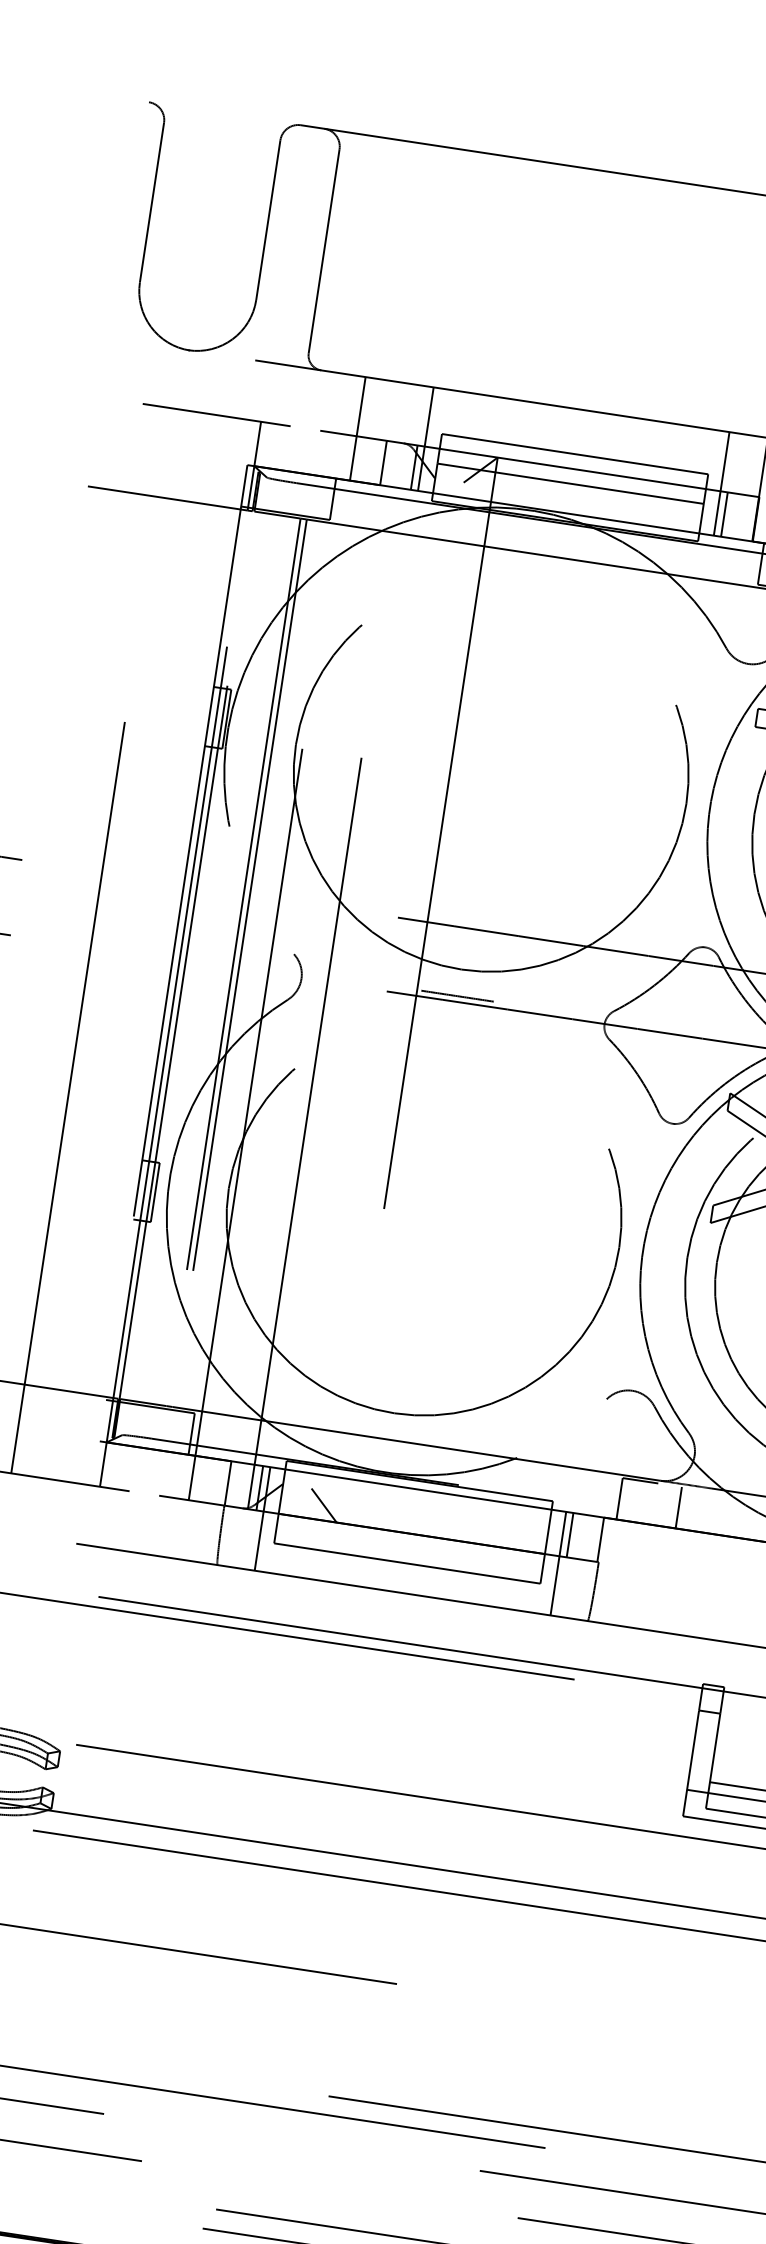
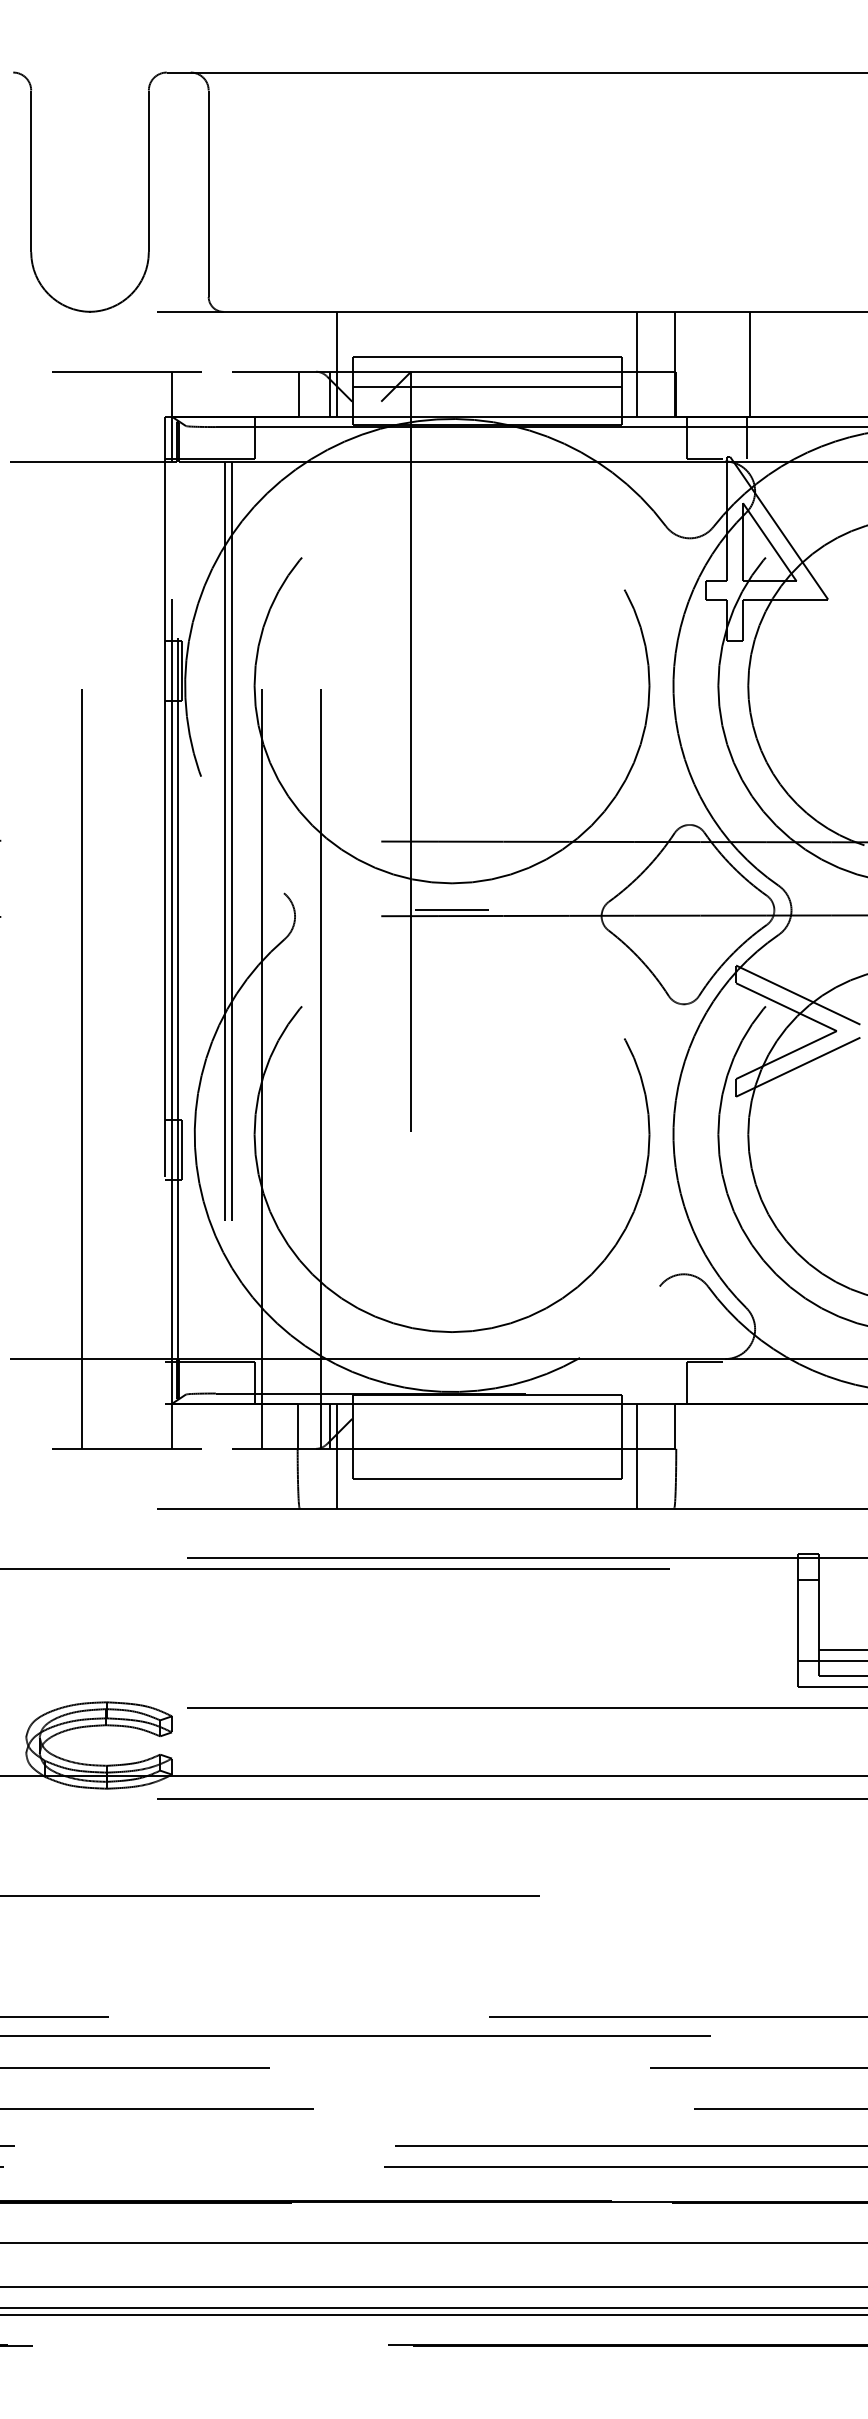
line: (357, 428) -> (268, 363), removed
line: (724, 513) -> (643, 393), removed
line: (324, 1505) -> (396, 1433), removed
line: (679, 1507) -> (747, 1382), removed
line: (569, 1534) -> (643, 1425), removed

